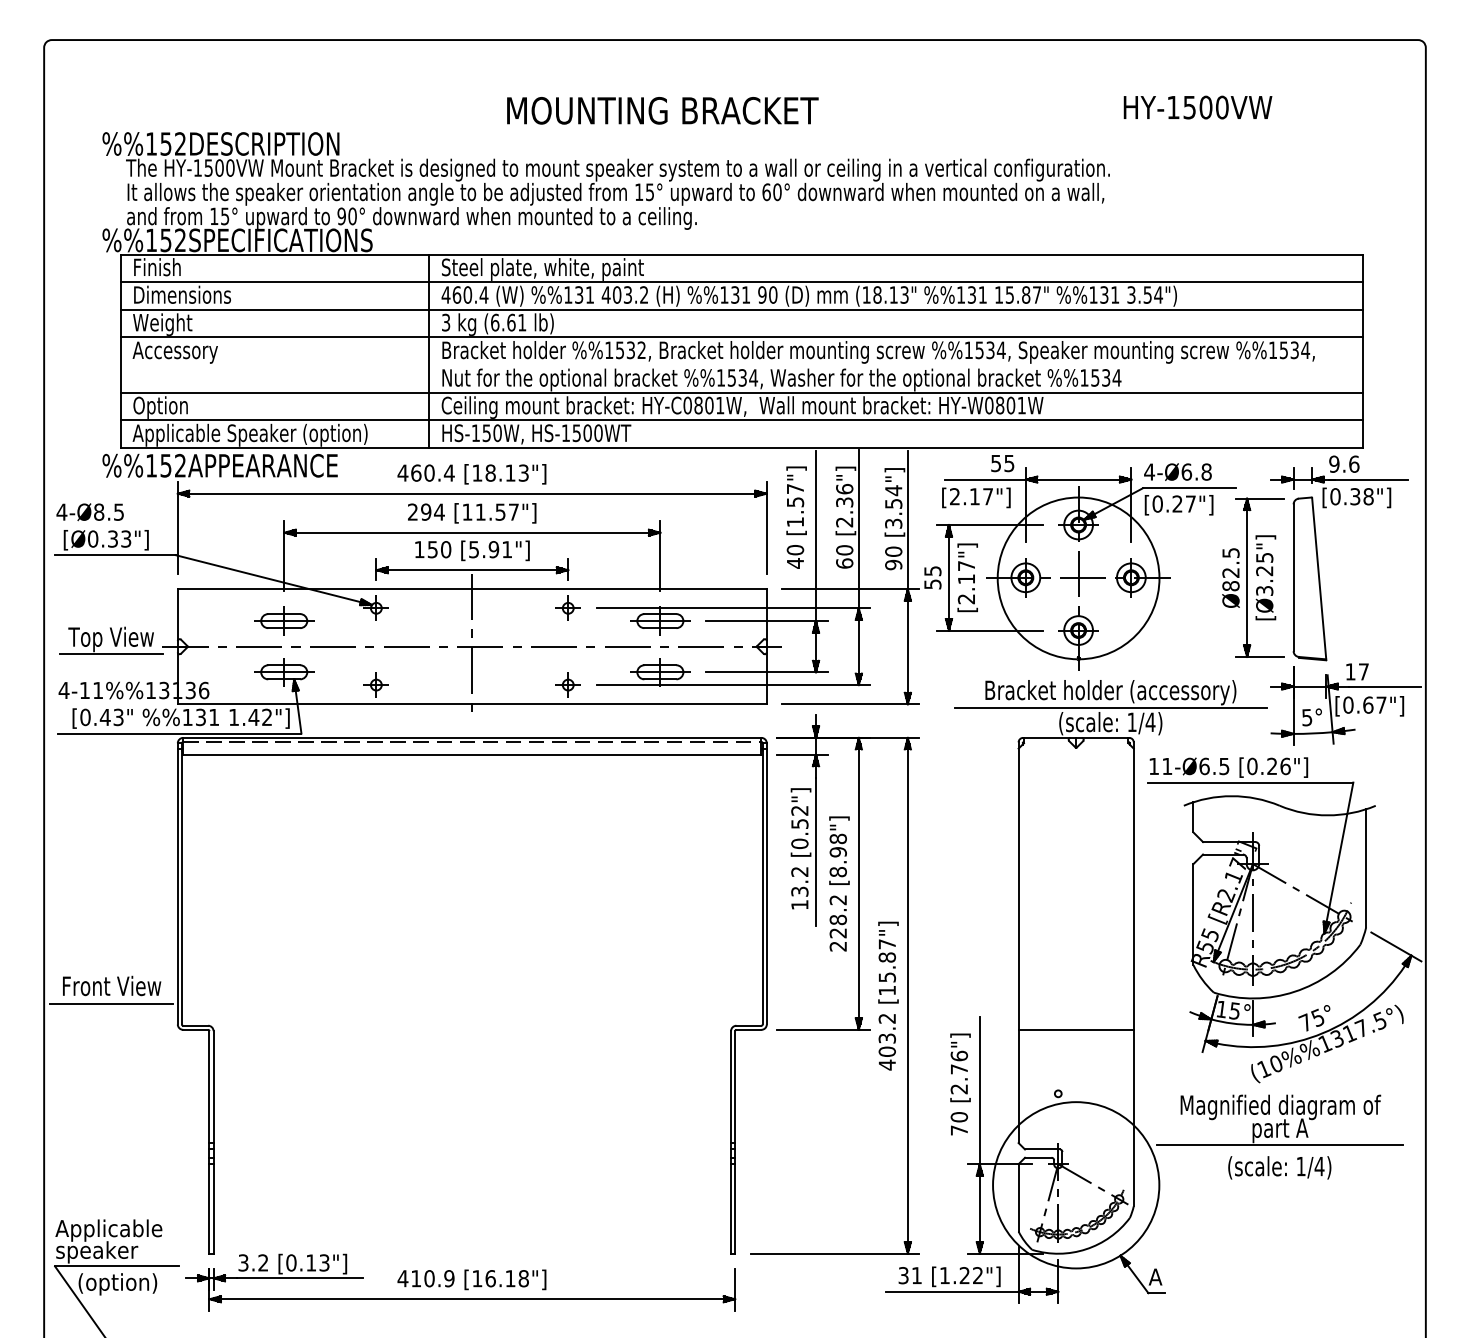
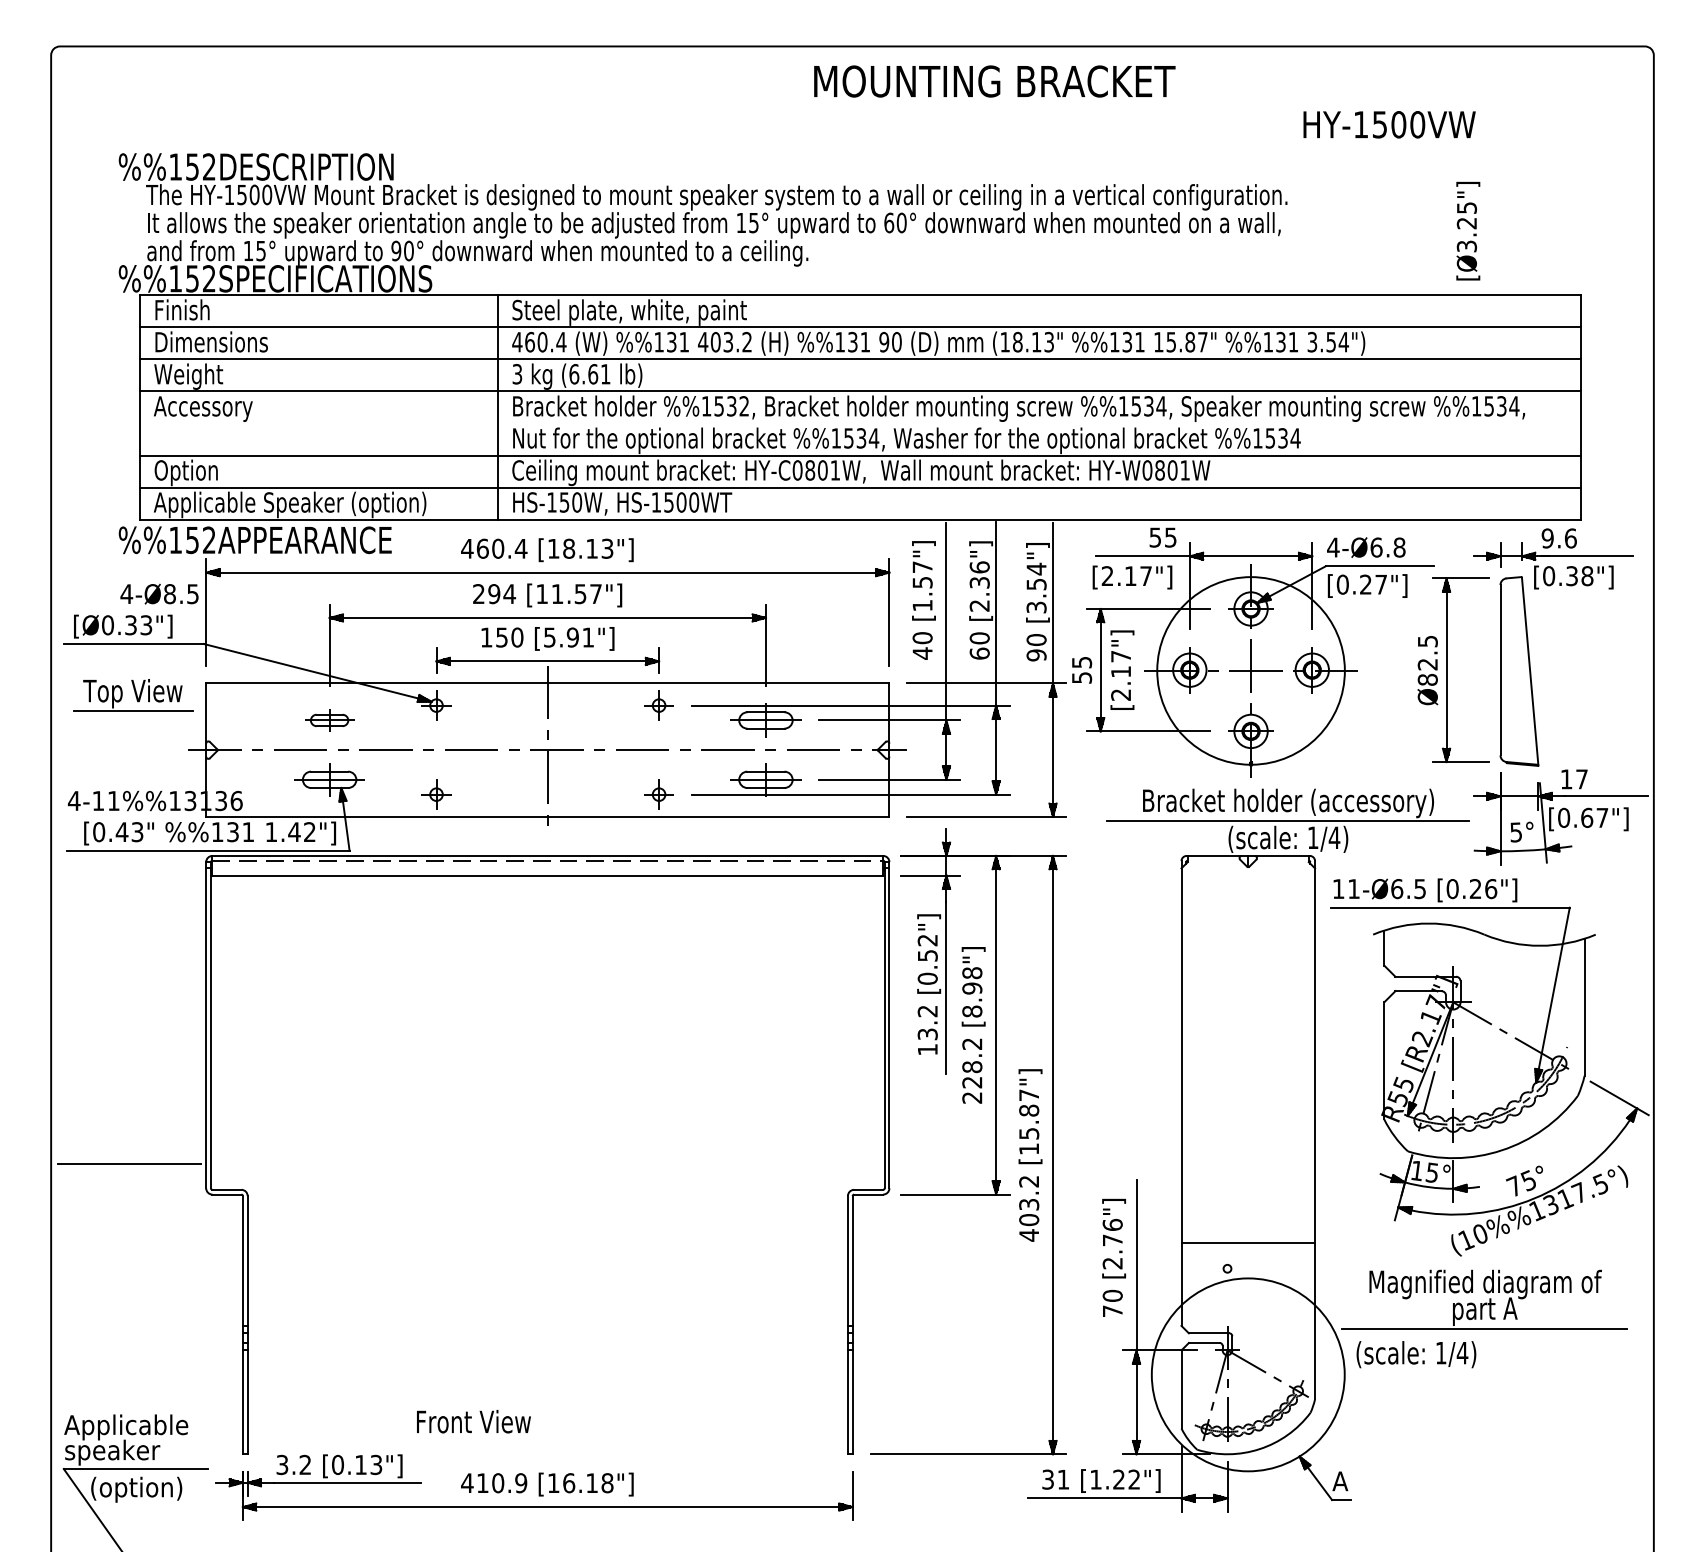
text: (662, 110) -> (994, 81), moved
text: (90, 511) -> (159, 593), moved
text: (1266, 577) -> (1468, 230), moved
part: (284, 621) -> (329, 720), size x0.7
part: (111, 640) -> (133, 695), moved
text: (111, 985) -> (473, 1421), moved
line: (1076, 1029) -> (1248, 1242), moved
text: (1279, 1167) -> (1416, 1354), moved

